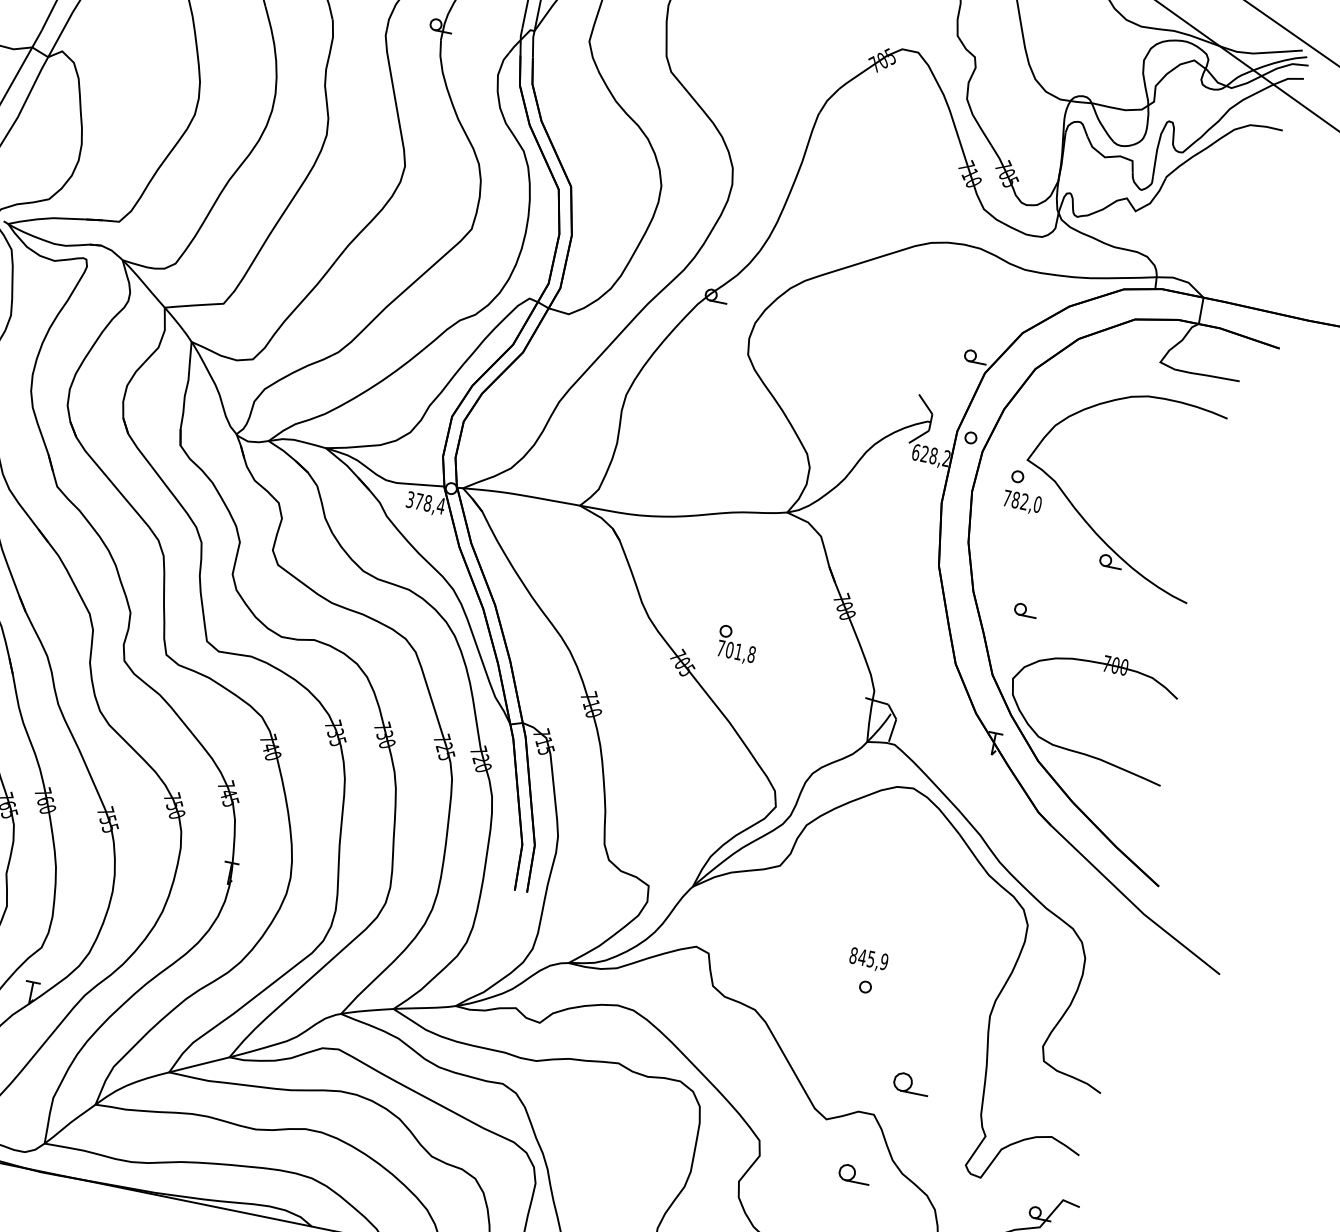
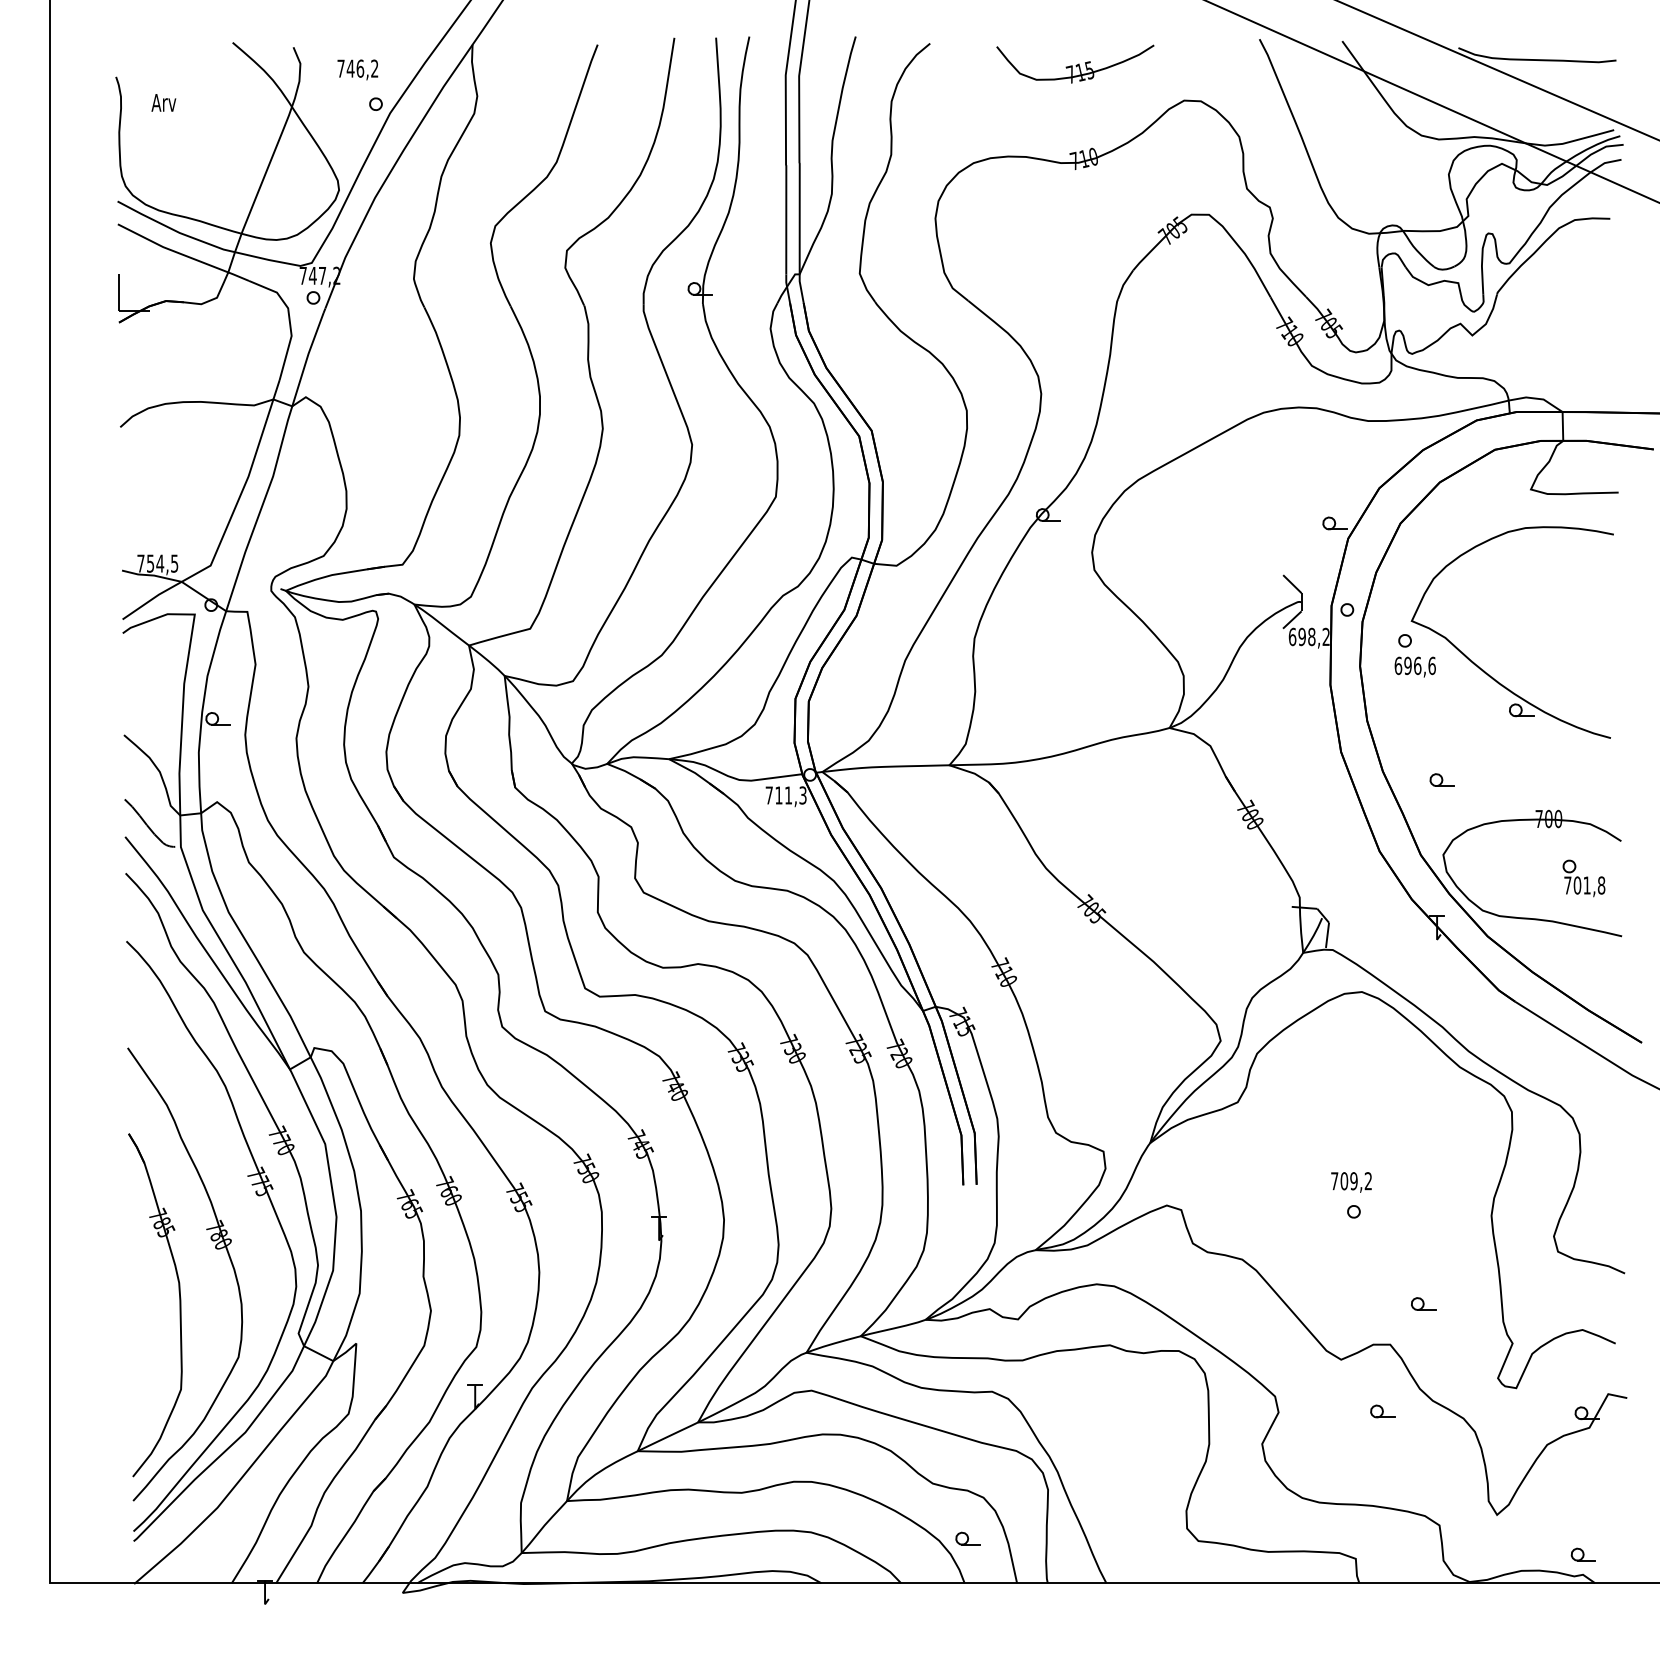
text: (924, 454) -> (1301, 637), 628,2 -> 698,2
text: (1021, 500) -> (1414, 665), 782,0 -> 696,6
text: (425, 502) -> (785, 795), 378,4 -> 711,3
part: (736, 644) -> (1583, 878), moved
text: (868, 959) -> (1351, 1181), 845,9 -> 709,2
part: (911, 1083) -> (1423, 1303), size x0.62
part: (854, 1174) -> (1382, 1411), size x0.71
part: (453, 1212) -> (967, 1538), added

